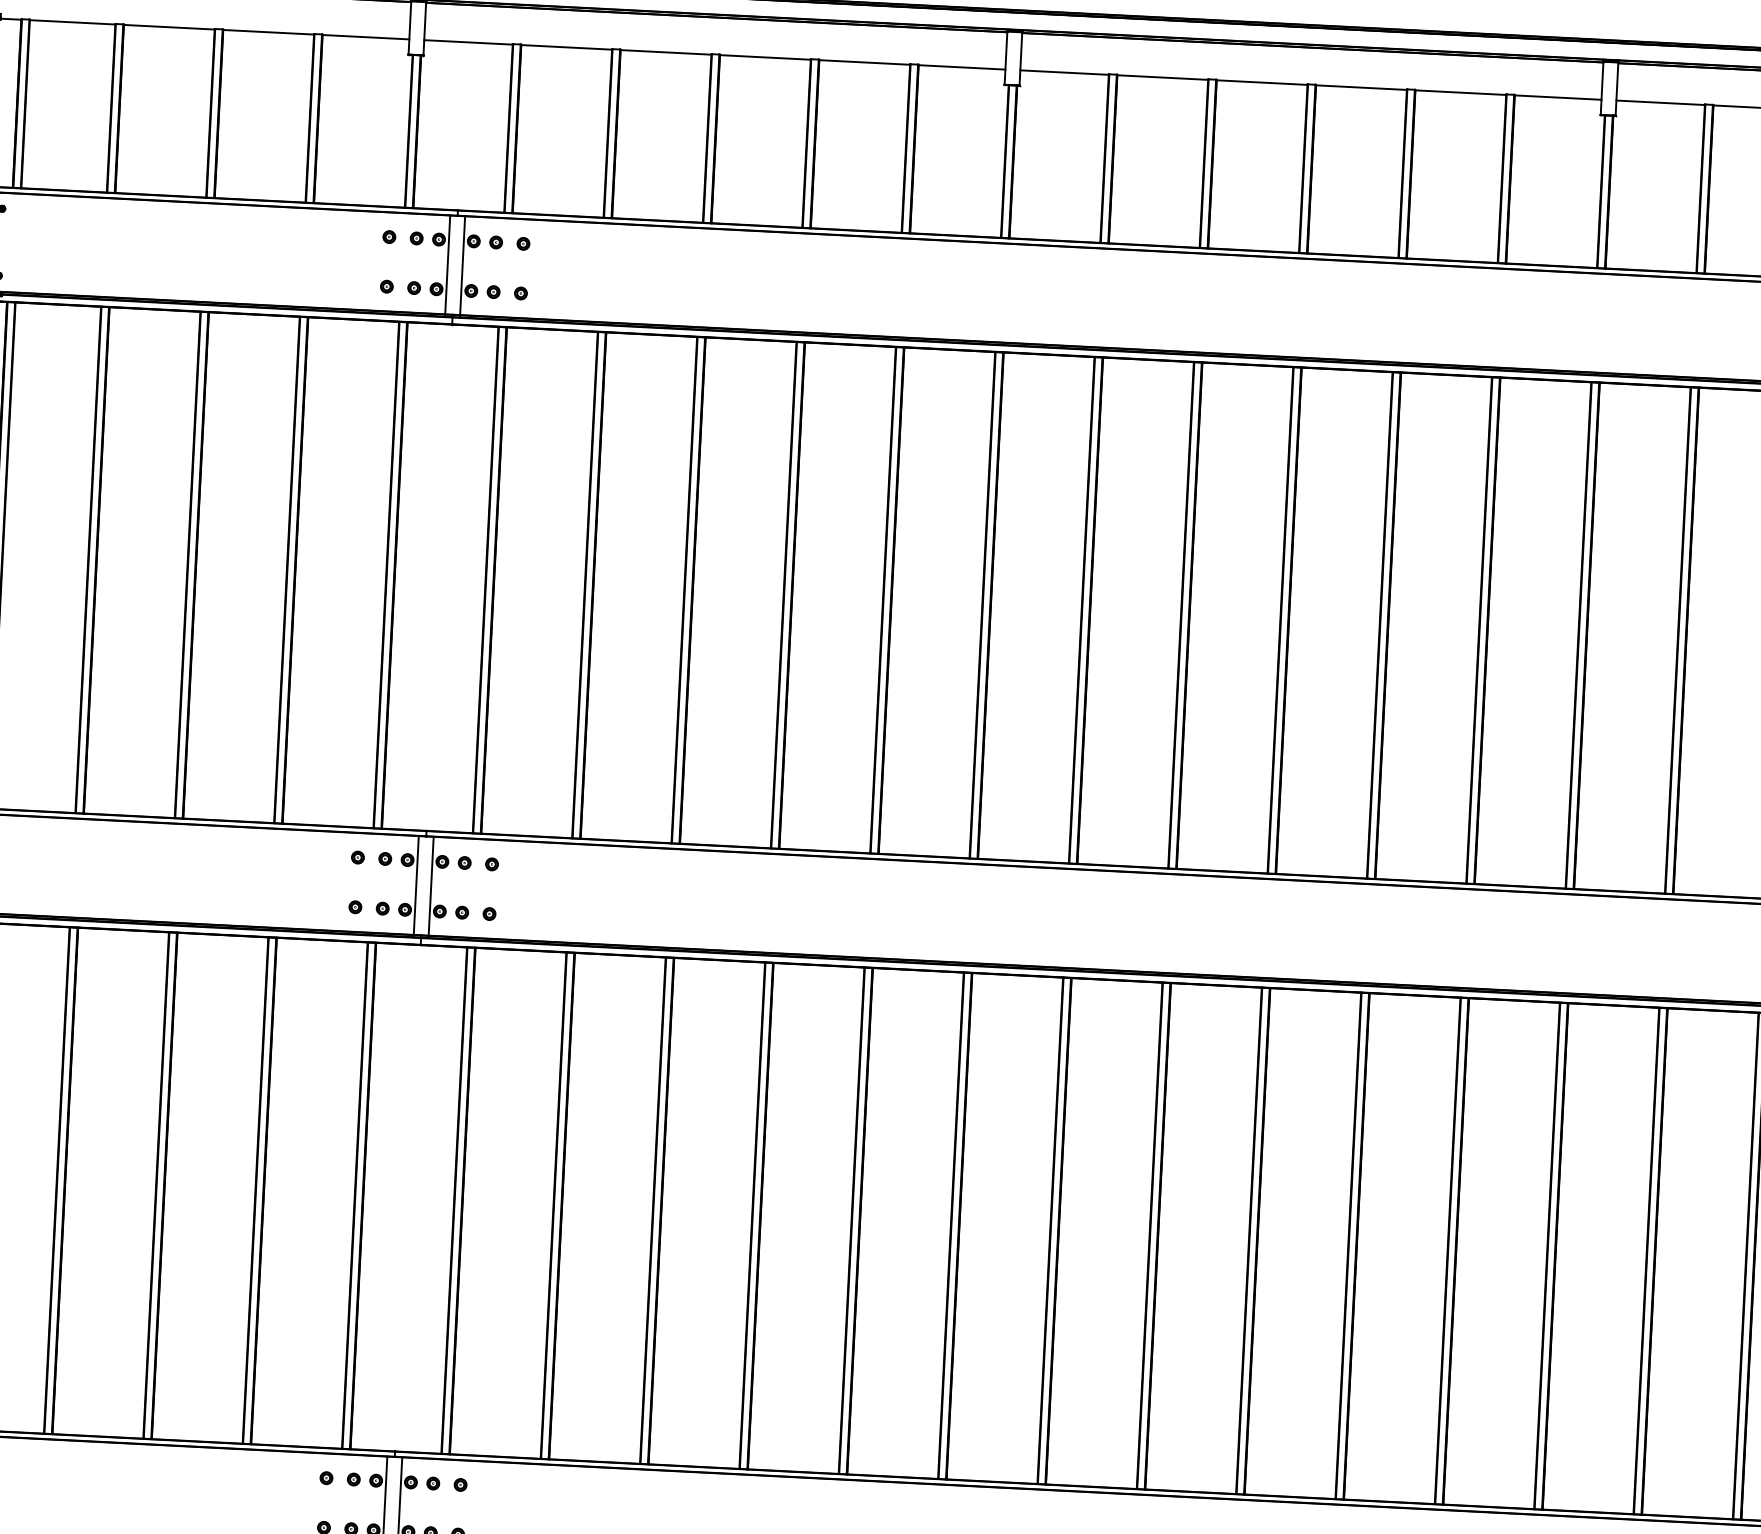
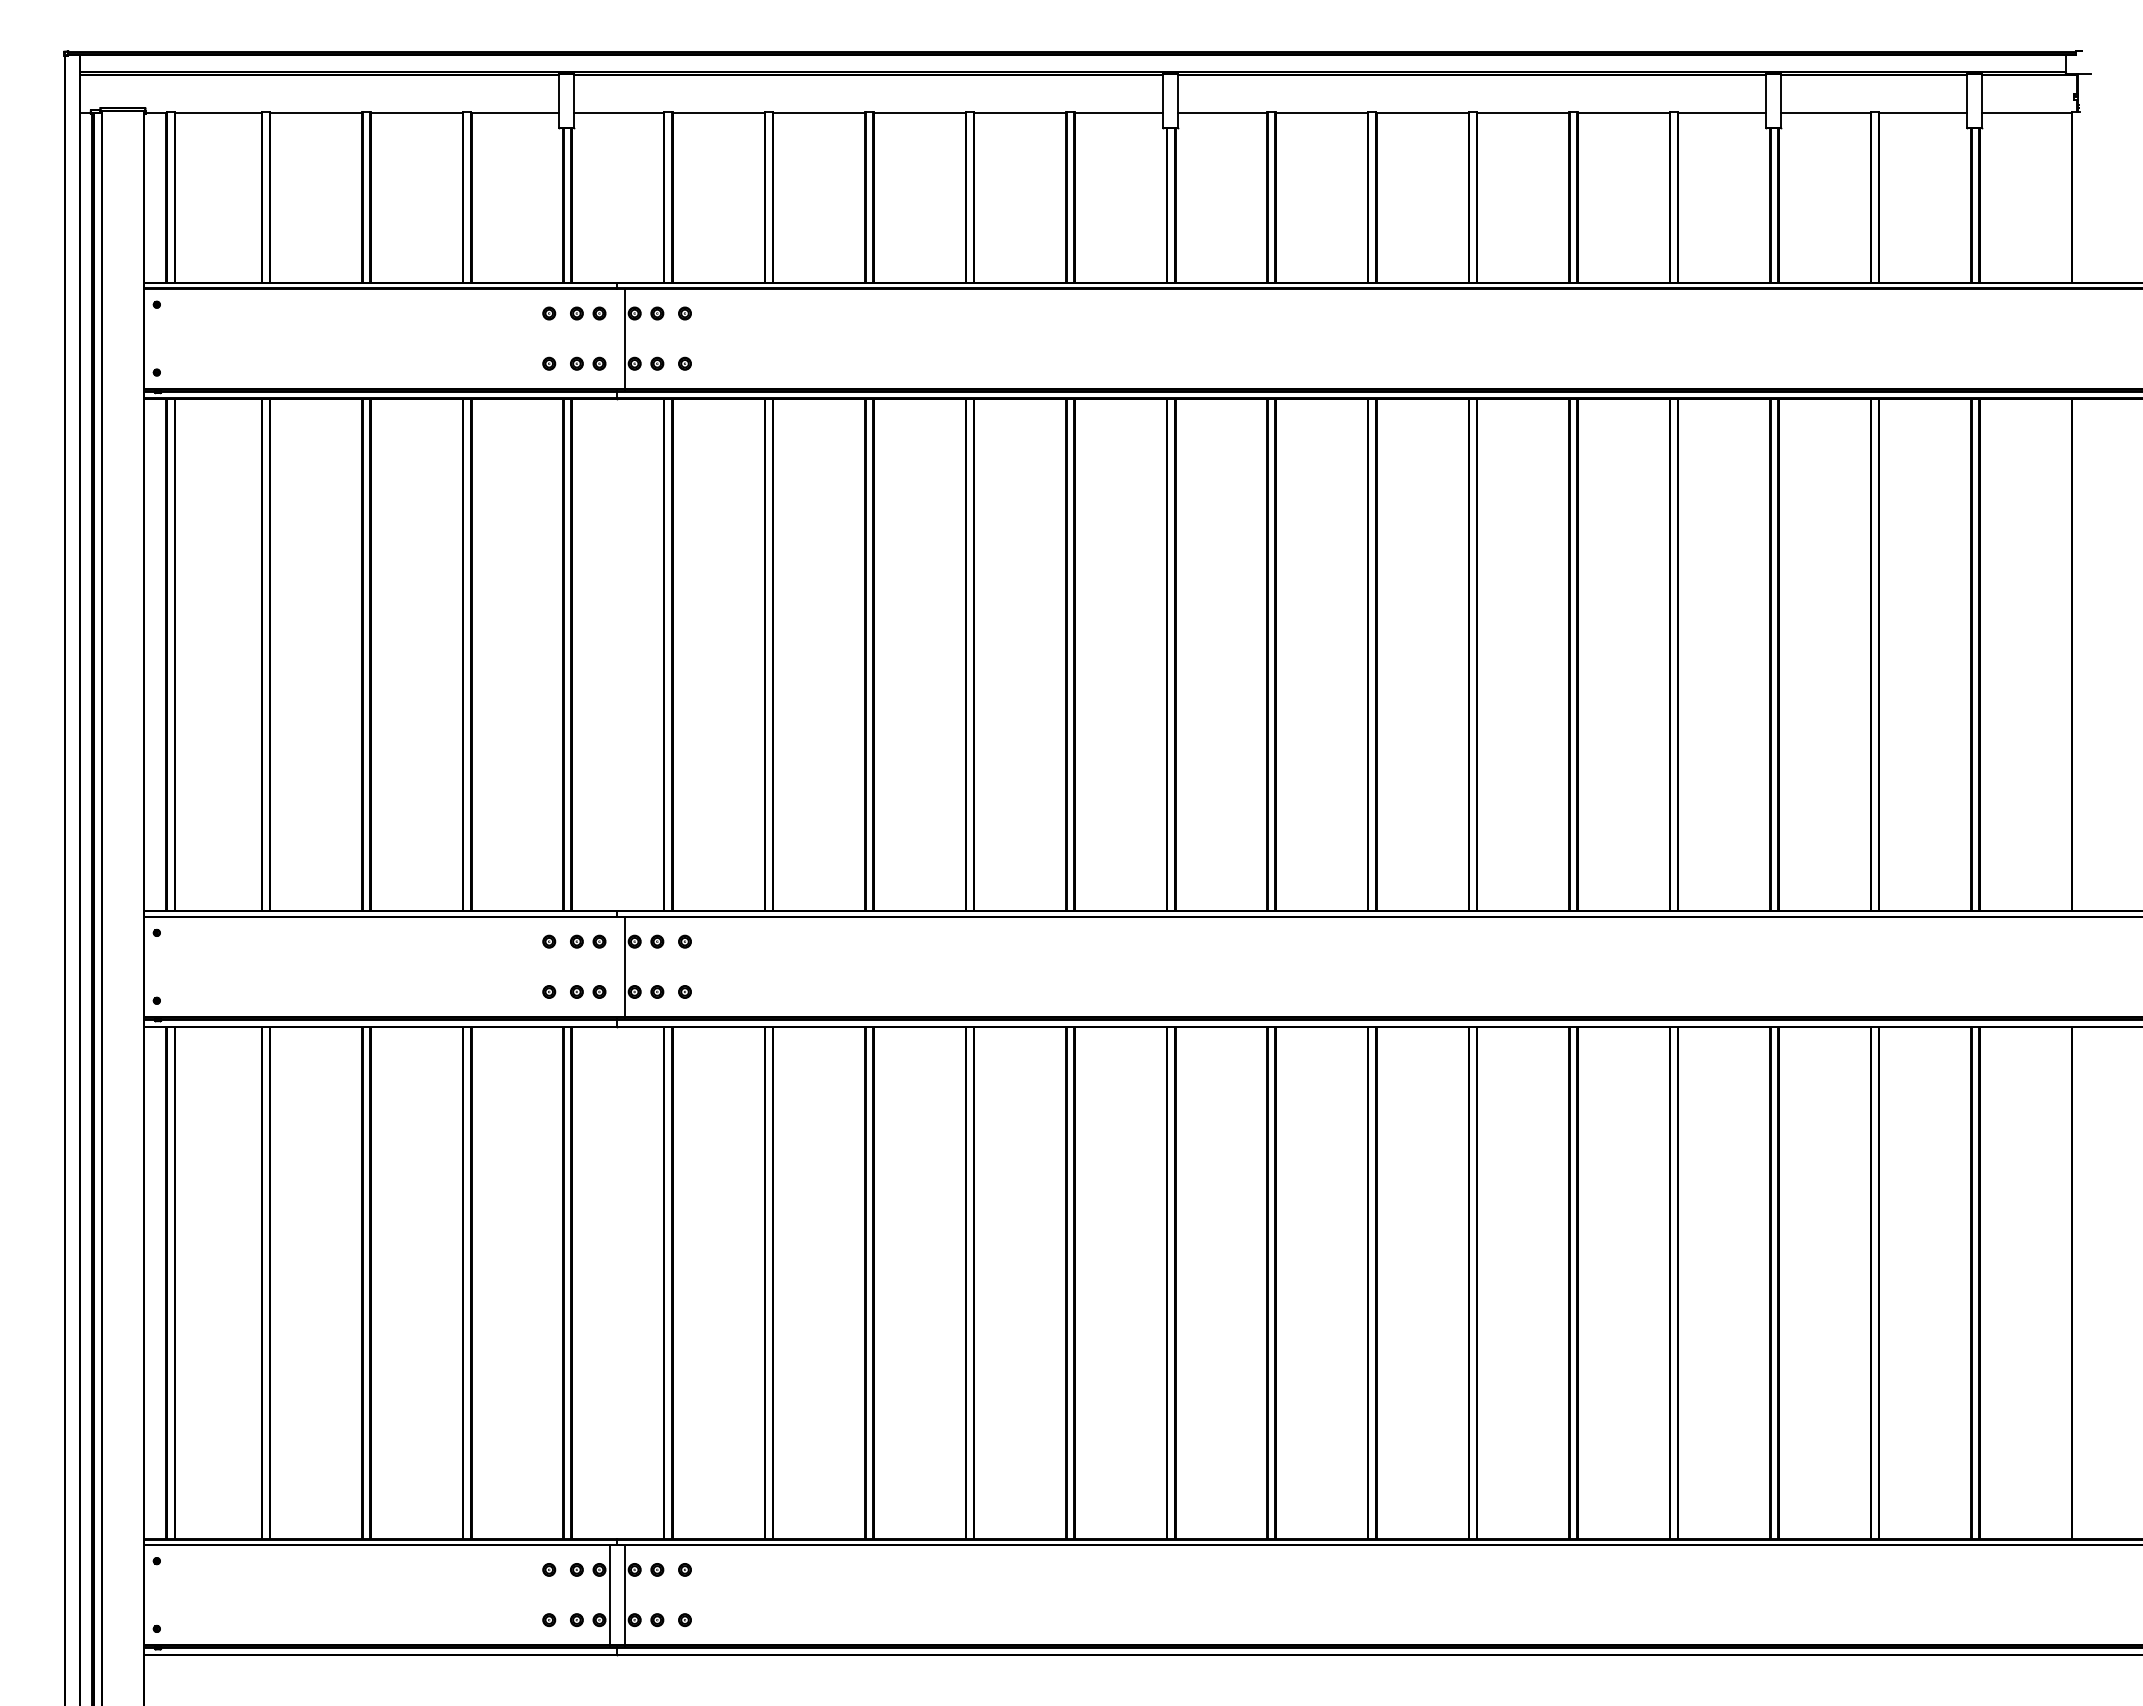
line: (447, 265) -> (609, 339), removed
line: (416, 886) -> (609, 967), removed

